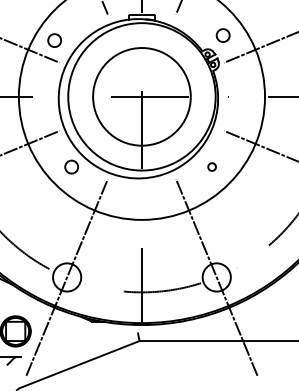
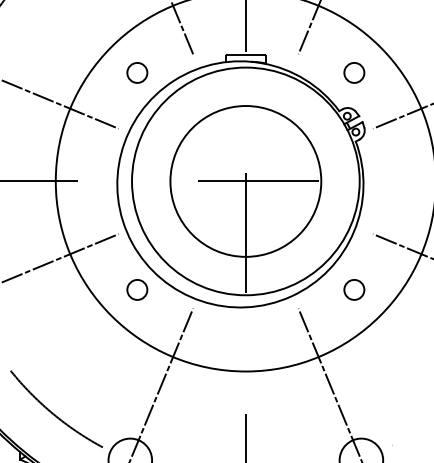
circle: (222, 35) -> (353, 72), moved
circle: (54, 40) -> (137, 72), moved
circle: (211, 166) -> (353, 289), size x1.67

